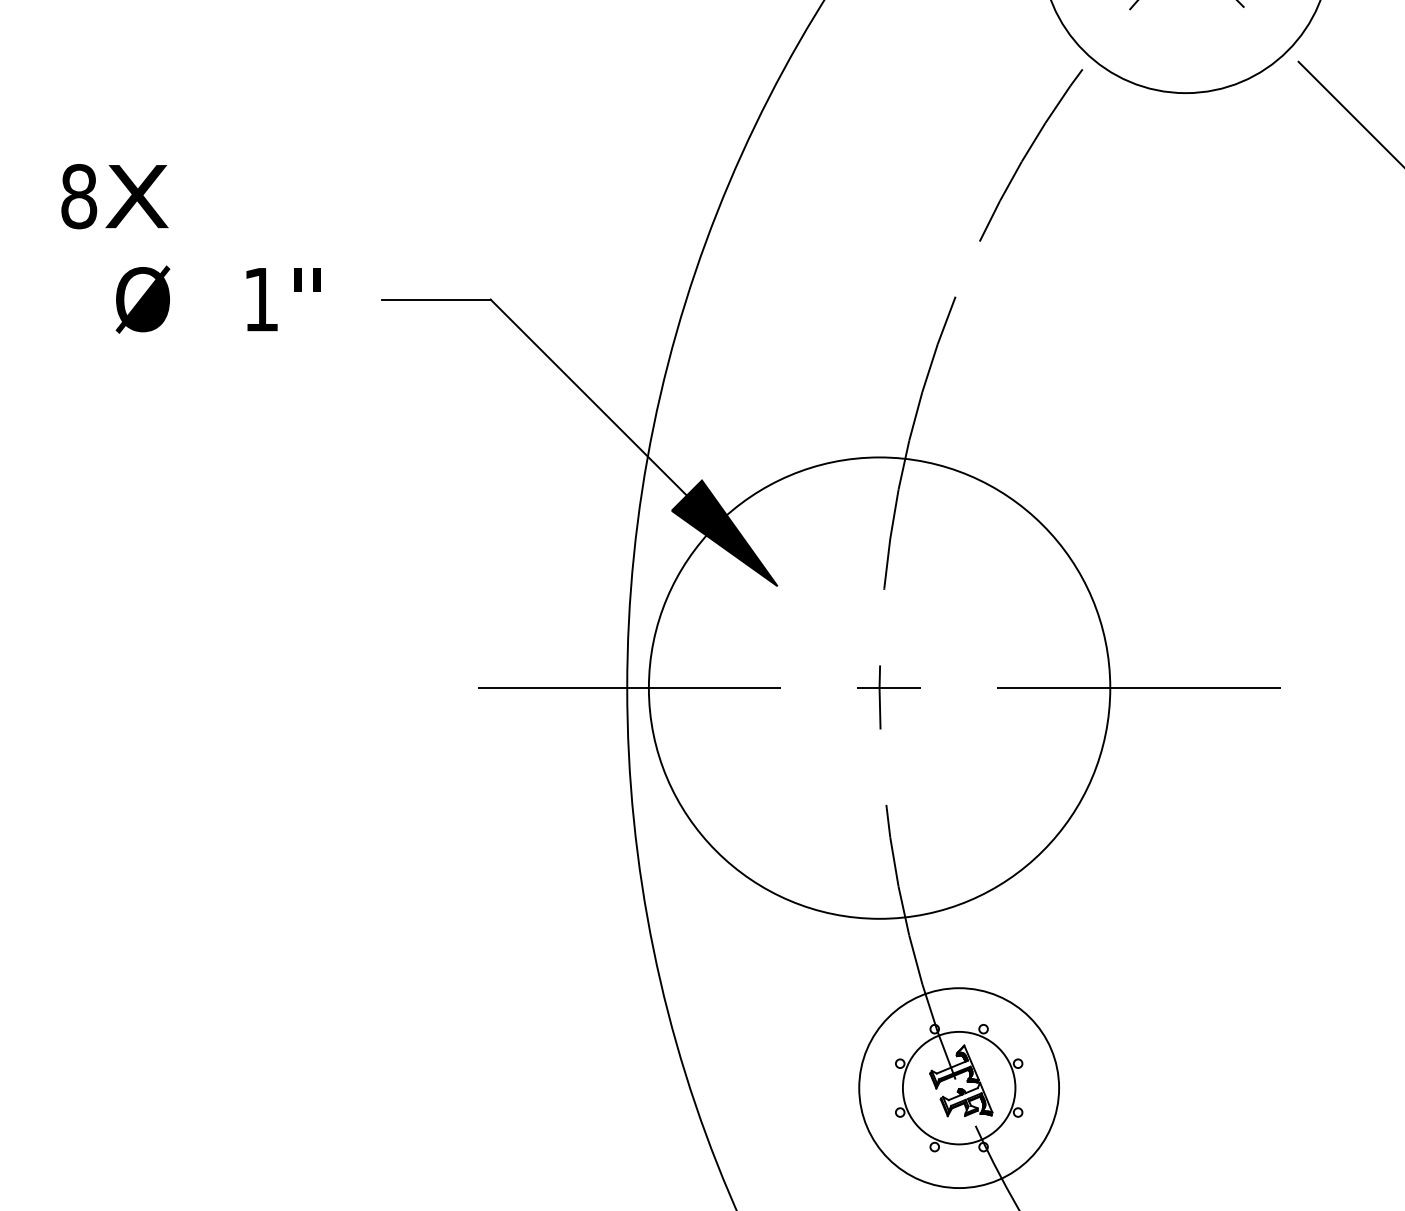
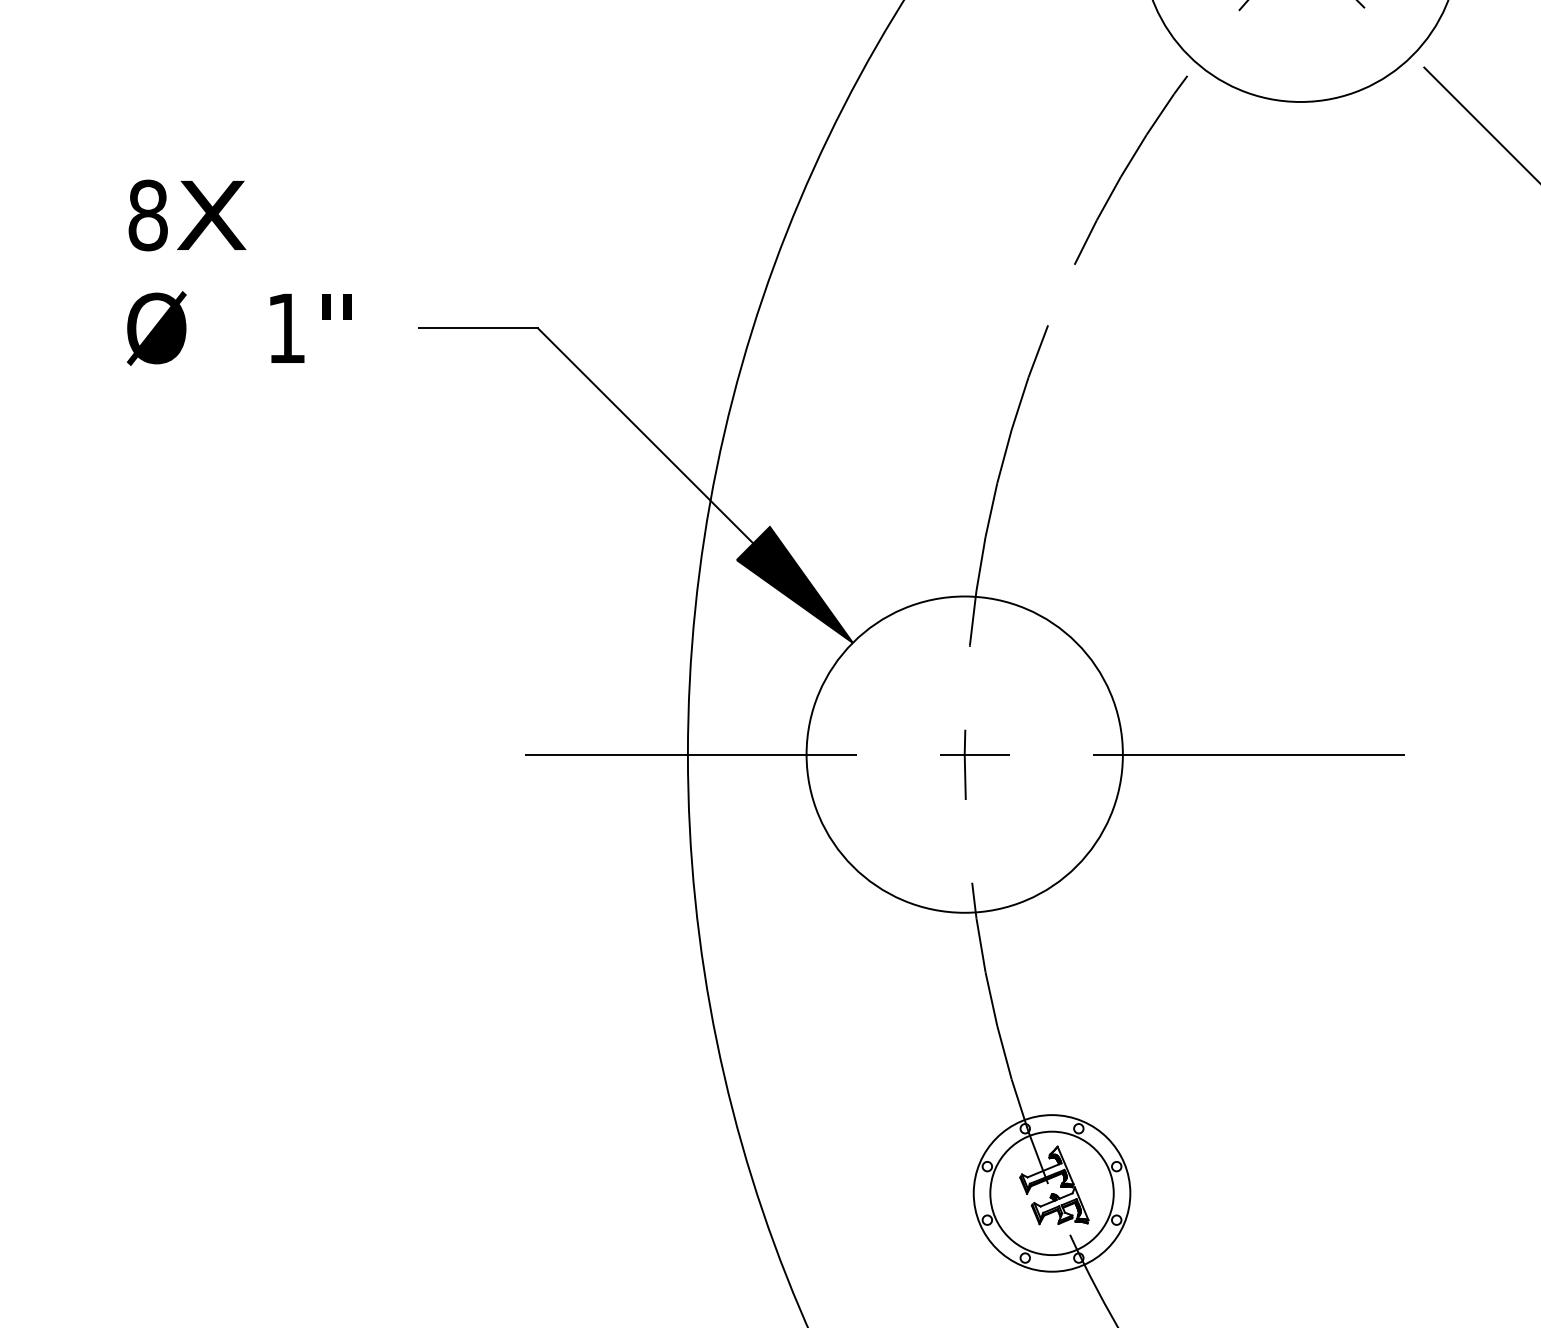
text: (114, 196) -> (186, 215), moved
circle: (879, 687) -> (964, 753), size x0.62
circle: (958, 1087) -> (1051, 1192), size x0.71

